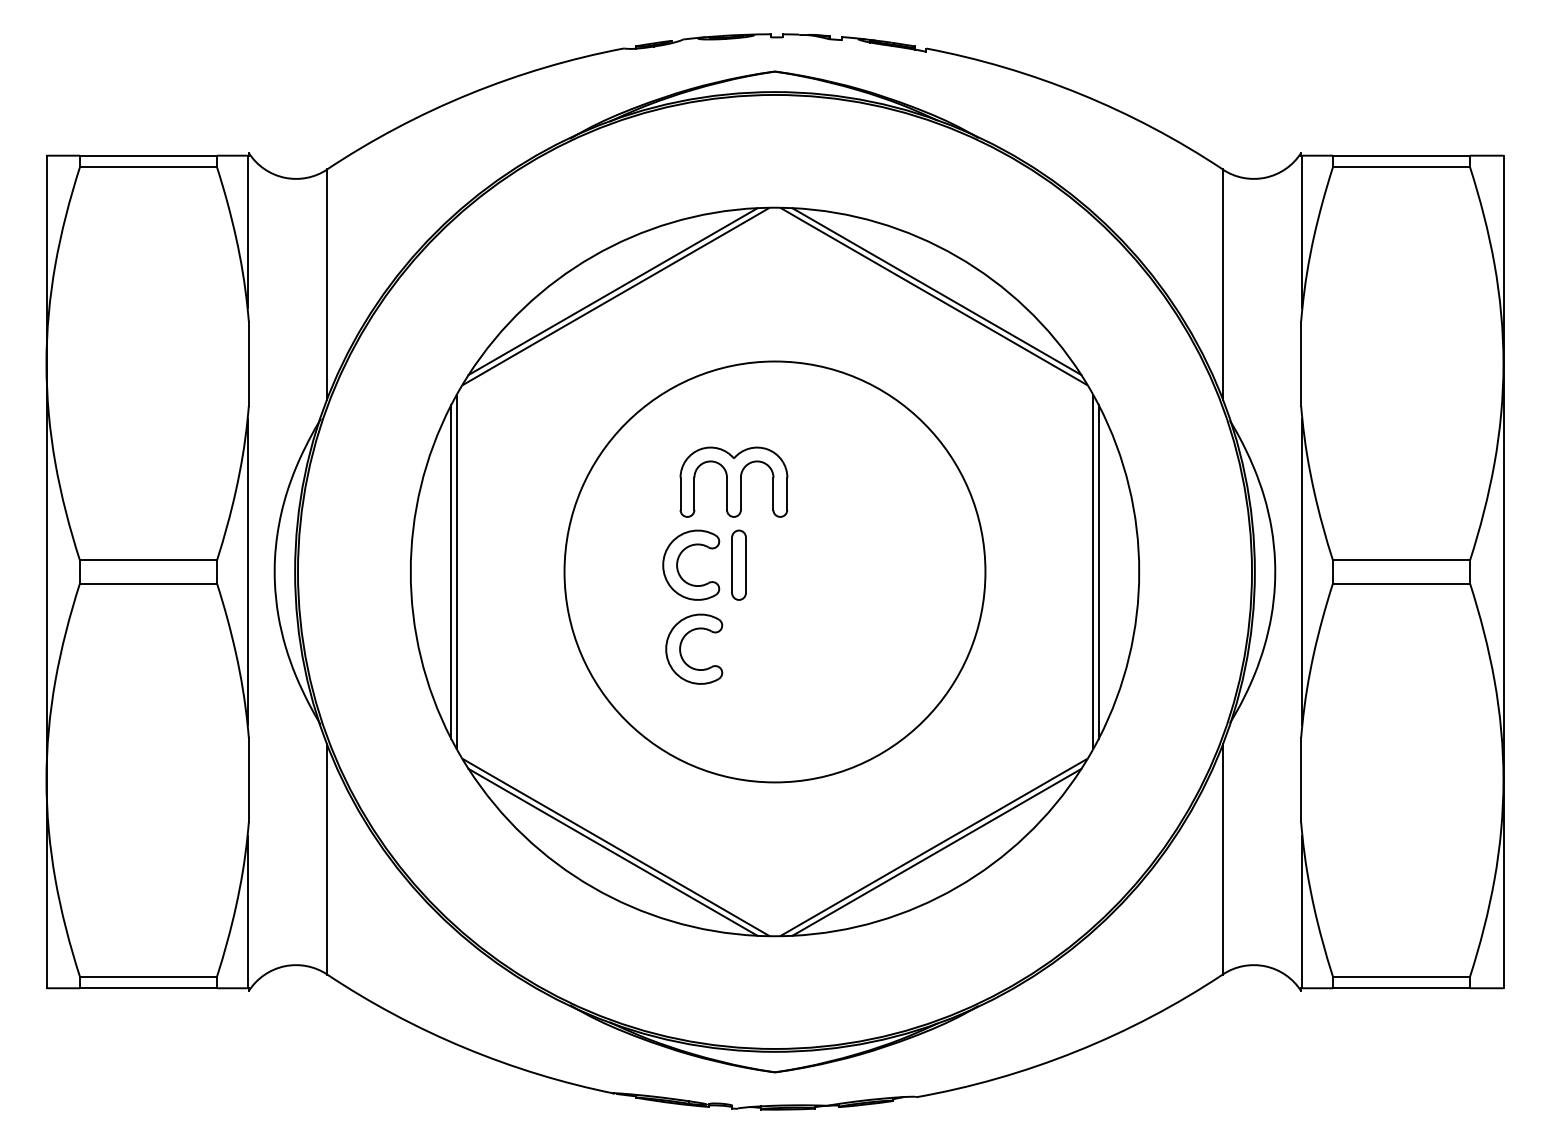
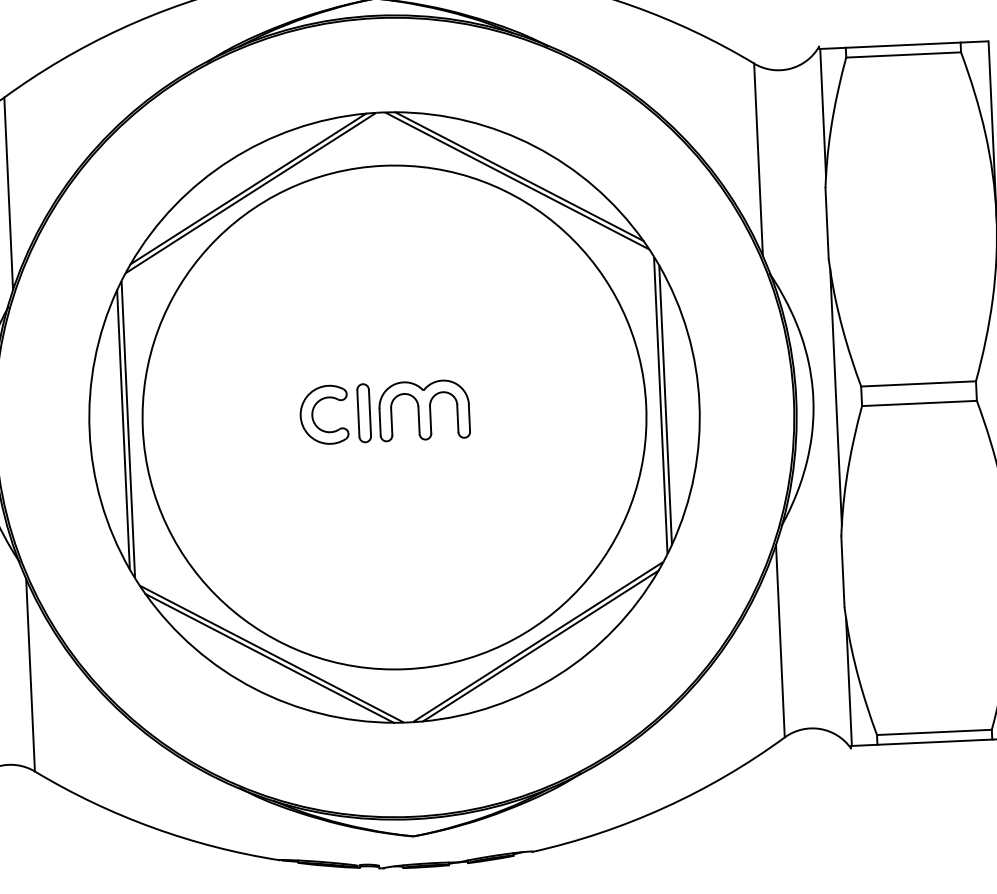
part: (733, 481) -> (423, 409), moved
circle: (774, 571) -> (394, 417), size x1.43
part: (681, 646) -> (319, 483), removed

